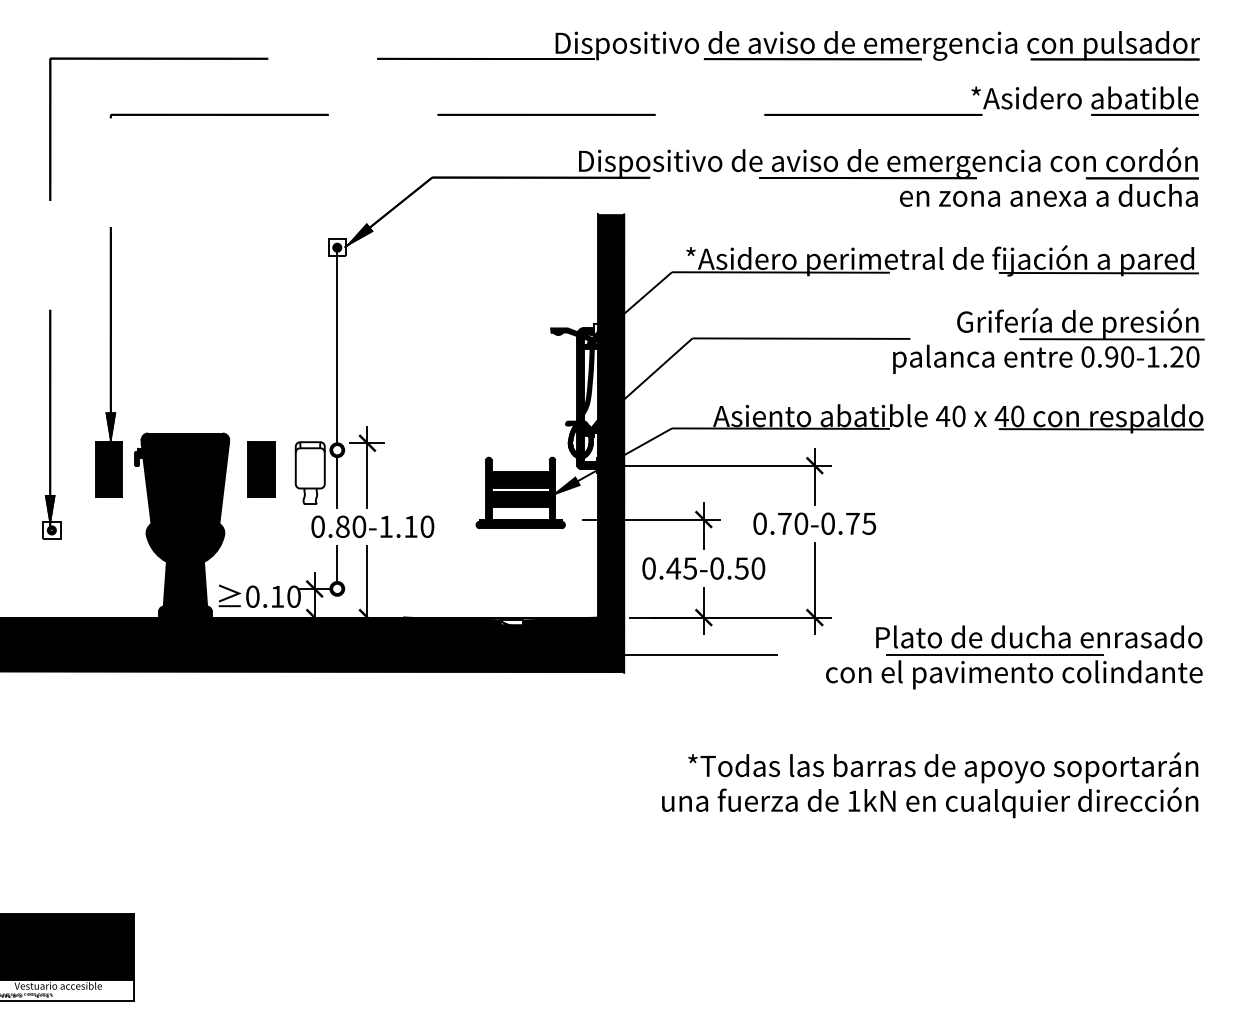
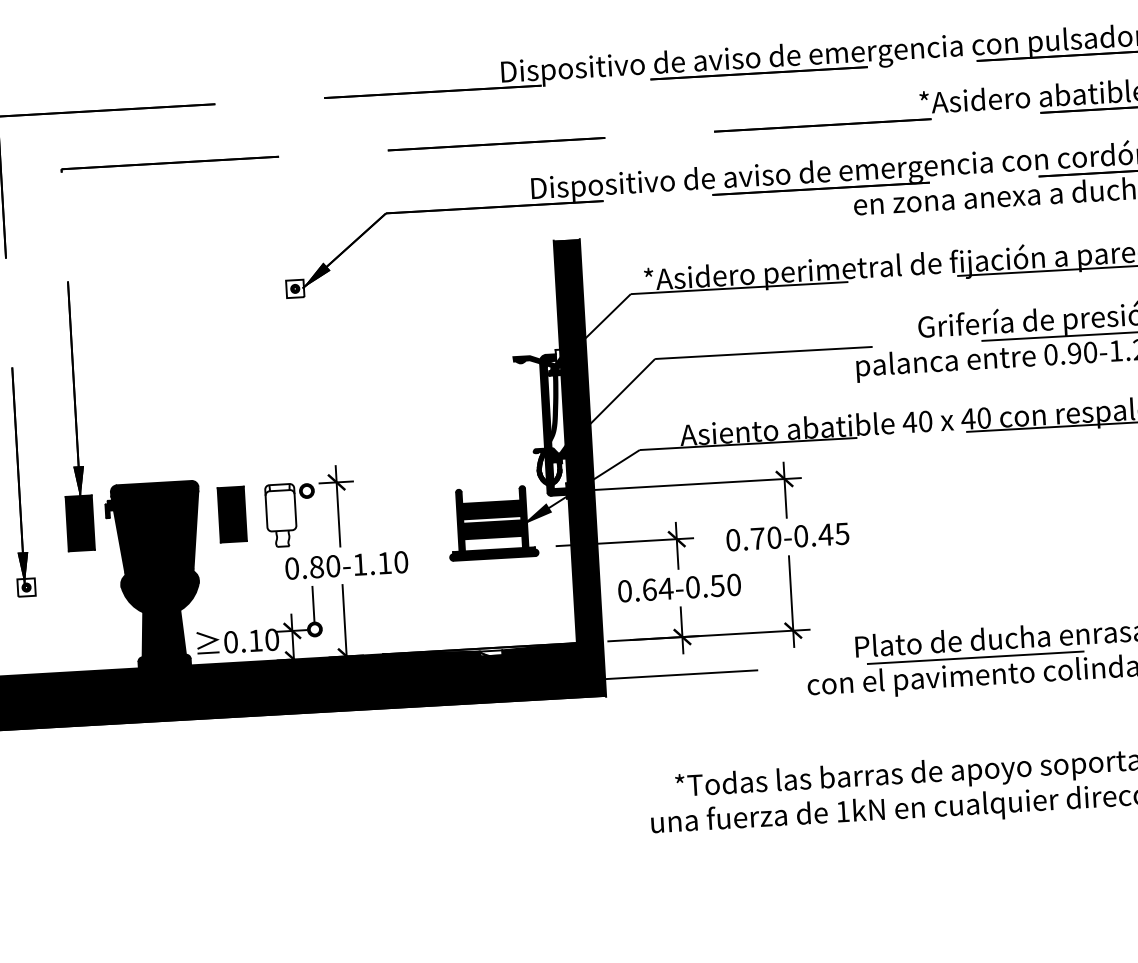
line: (337, 345) -> (301, 386), removed
line: (337, 482) -> (308, 523), removed
text: (852, 523) -> (825, 534), 0.70-0.75 -> 0.70-0.45
text: (681, 568) -> (657, 589), 0.45-0.50 -> 0.64-0.50

